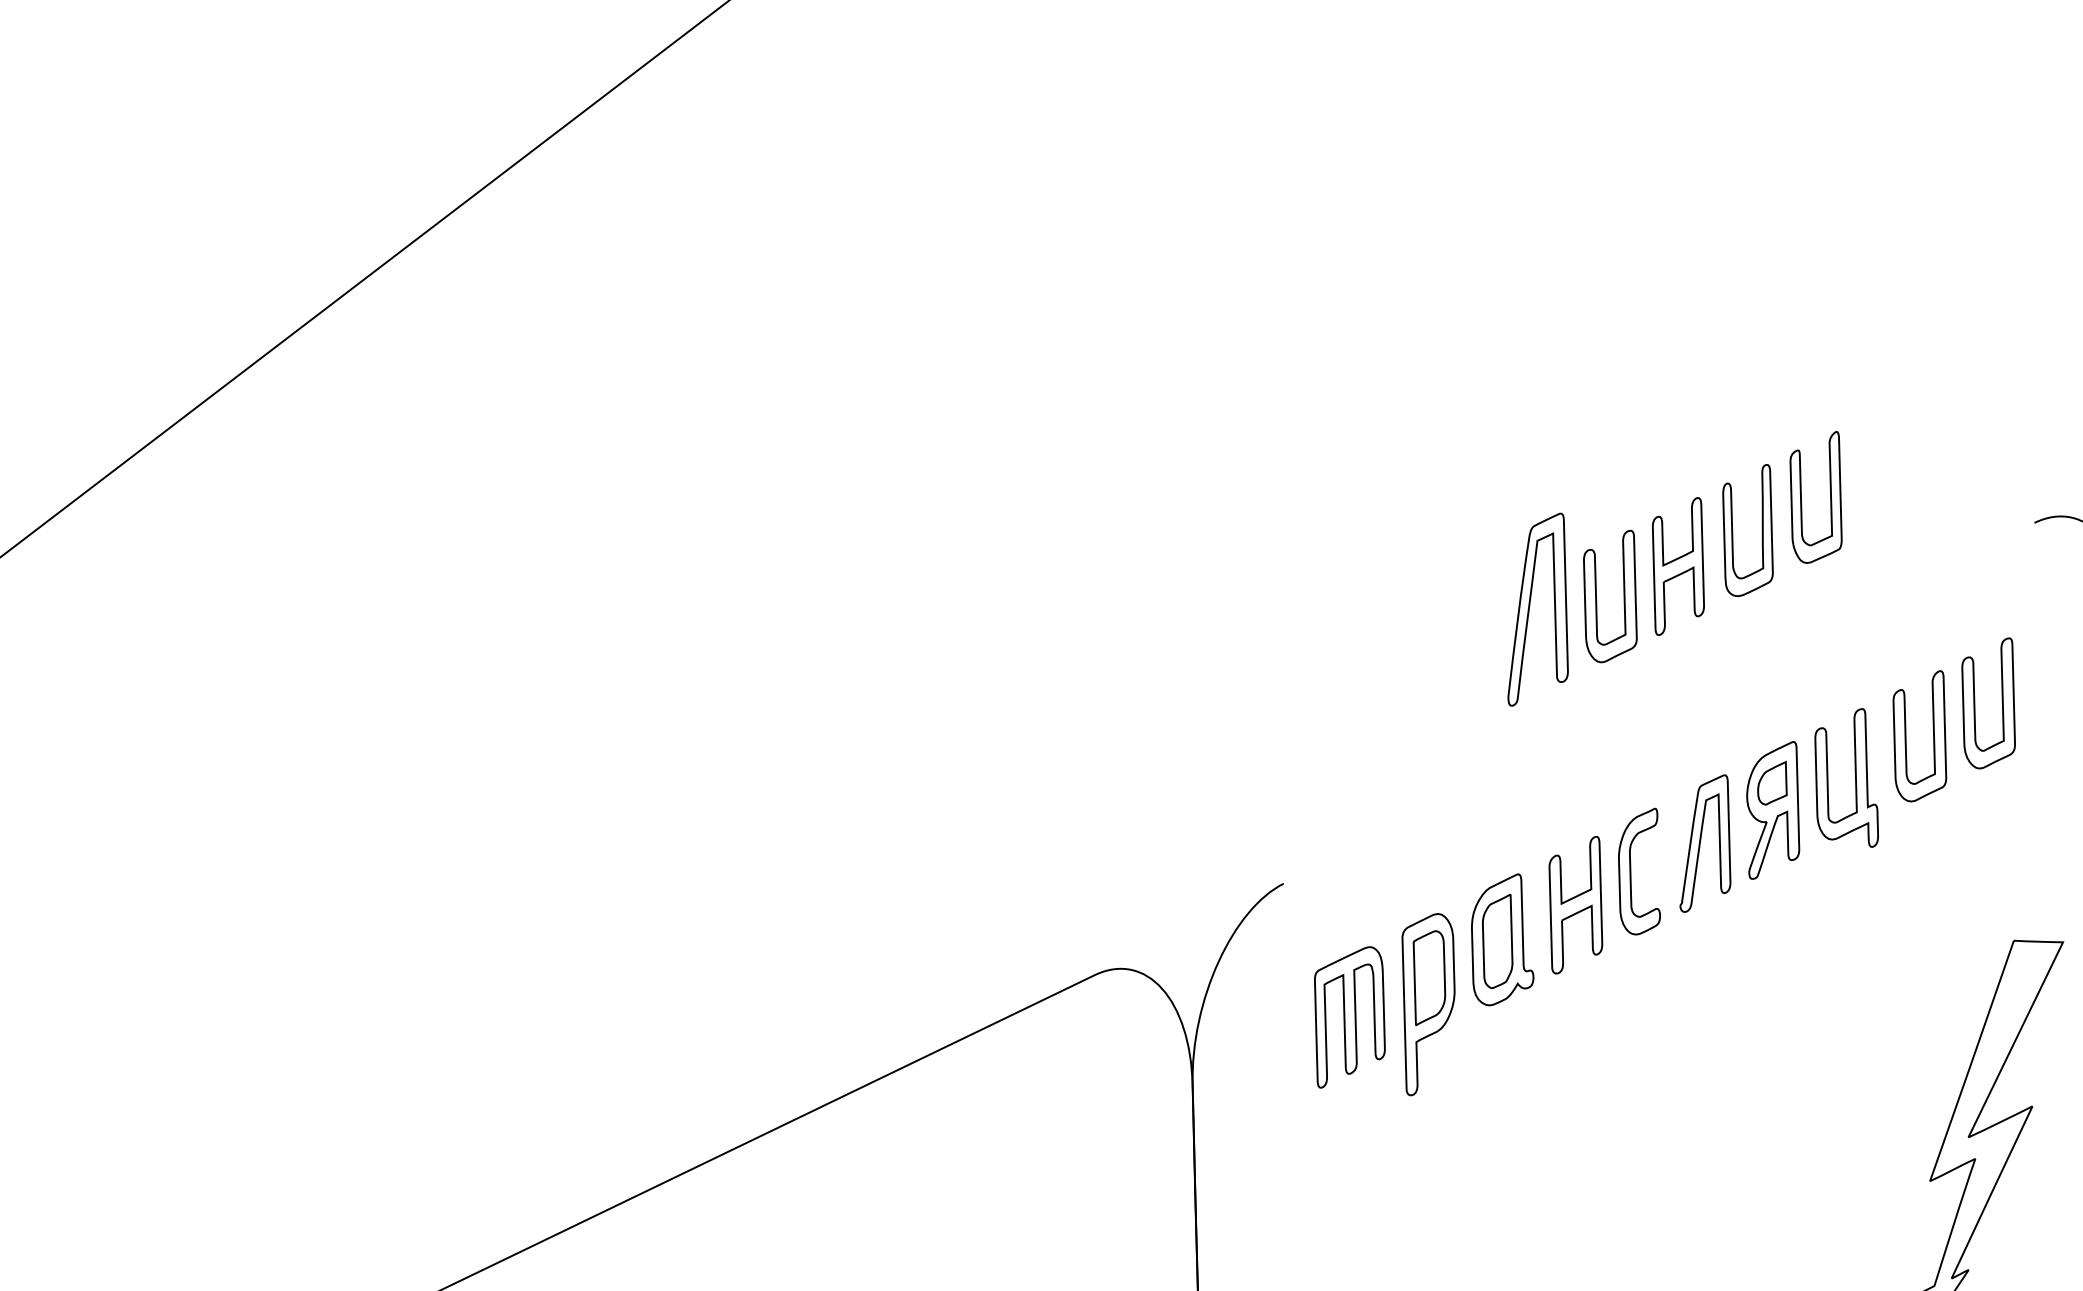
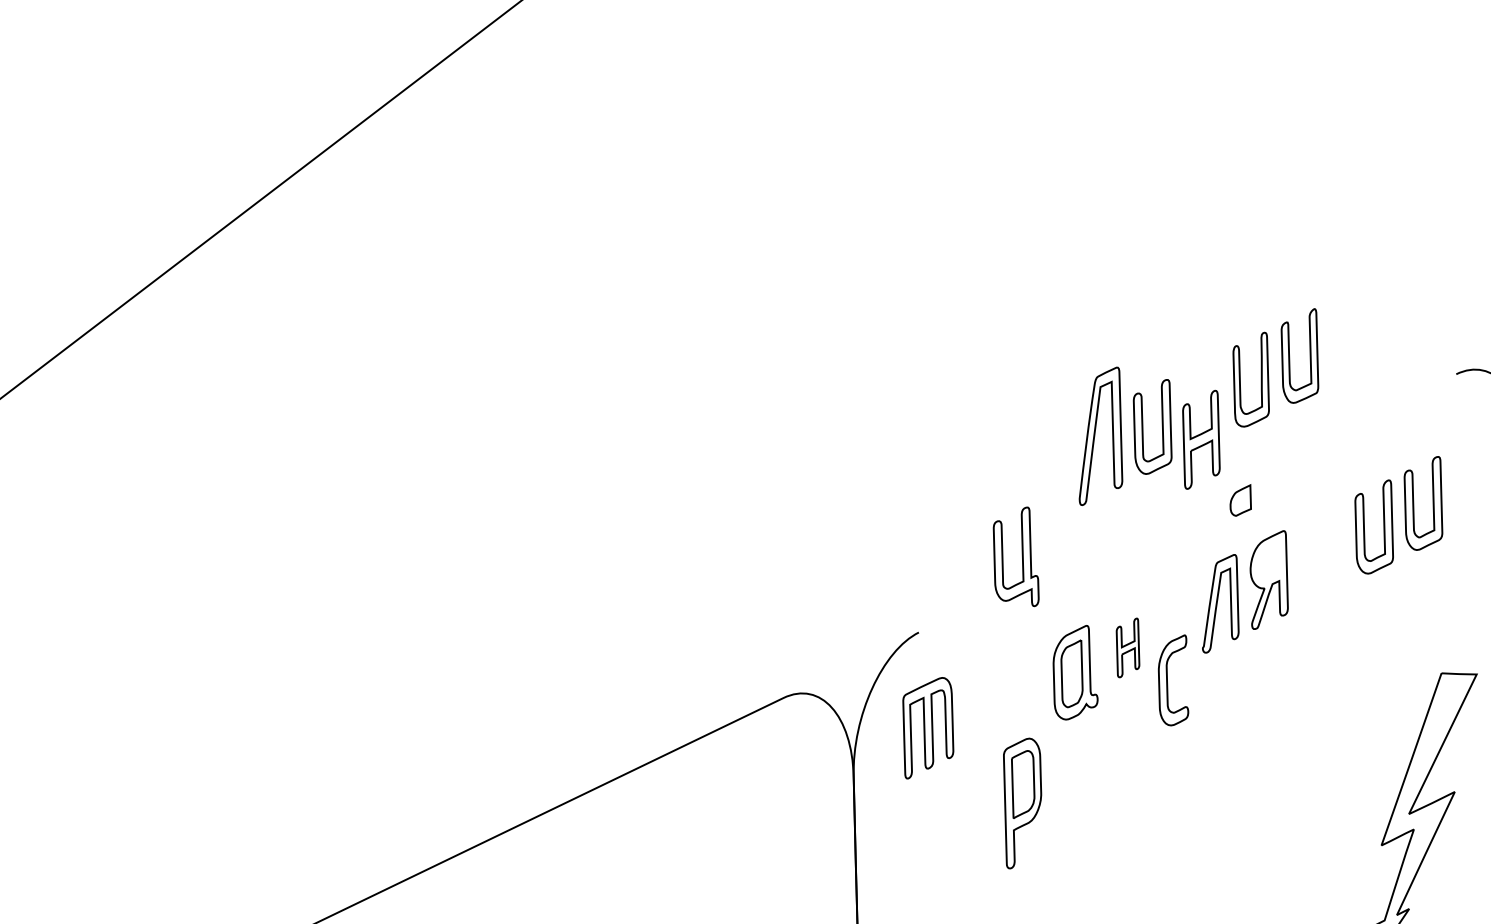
part: (1678, 566) -> (1201, 439), moved
part: (1855, 777) -> (1022, 556), moved
part: (1772, 782) -> (1240, 499), moved
part: (1631, 871) -> (1167, 680), moved
part: (1575, 905) -> (1127, 648), size x0.6
part: (1428, 1004) -> (1022, 803), moved
part: (1349, 1017) -> (928, 728), moved

